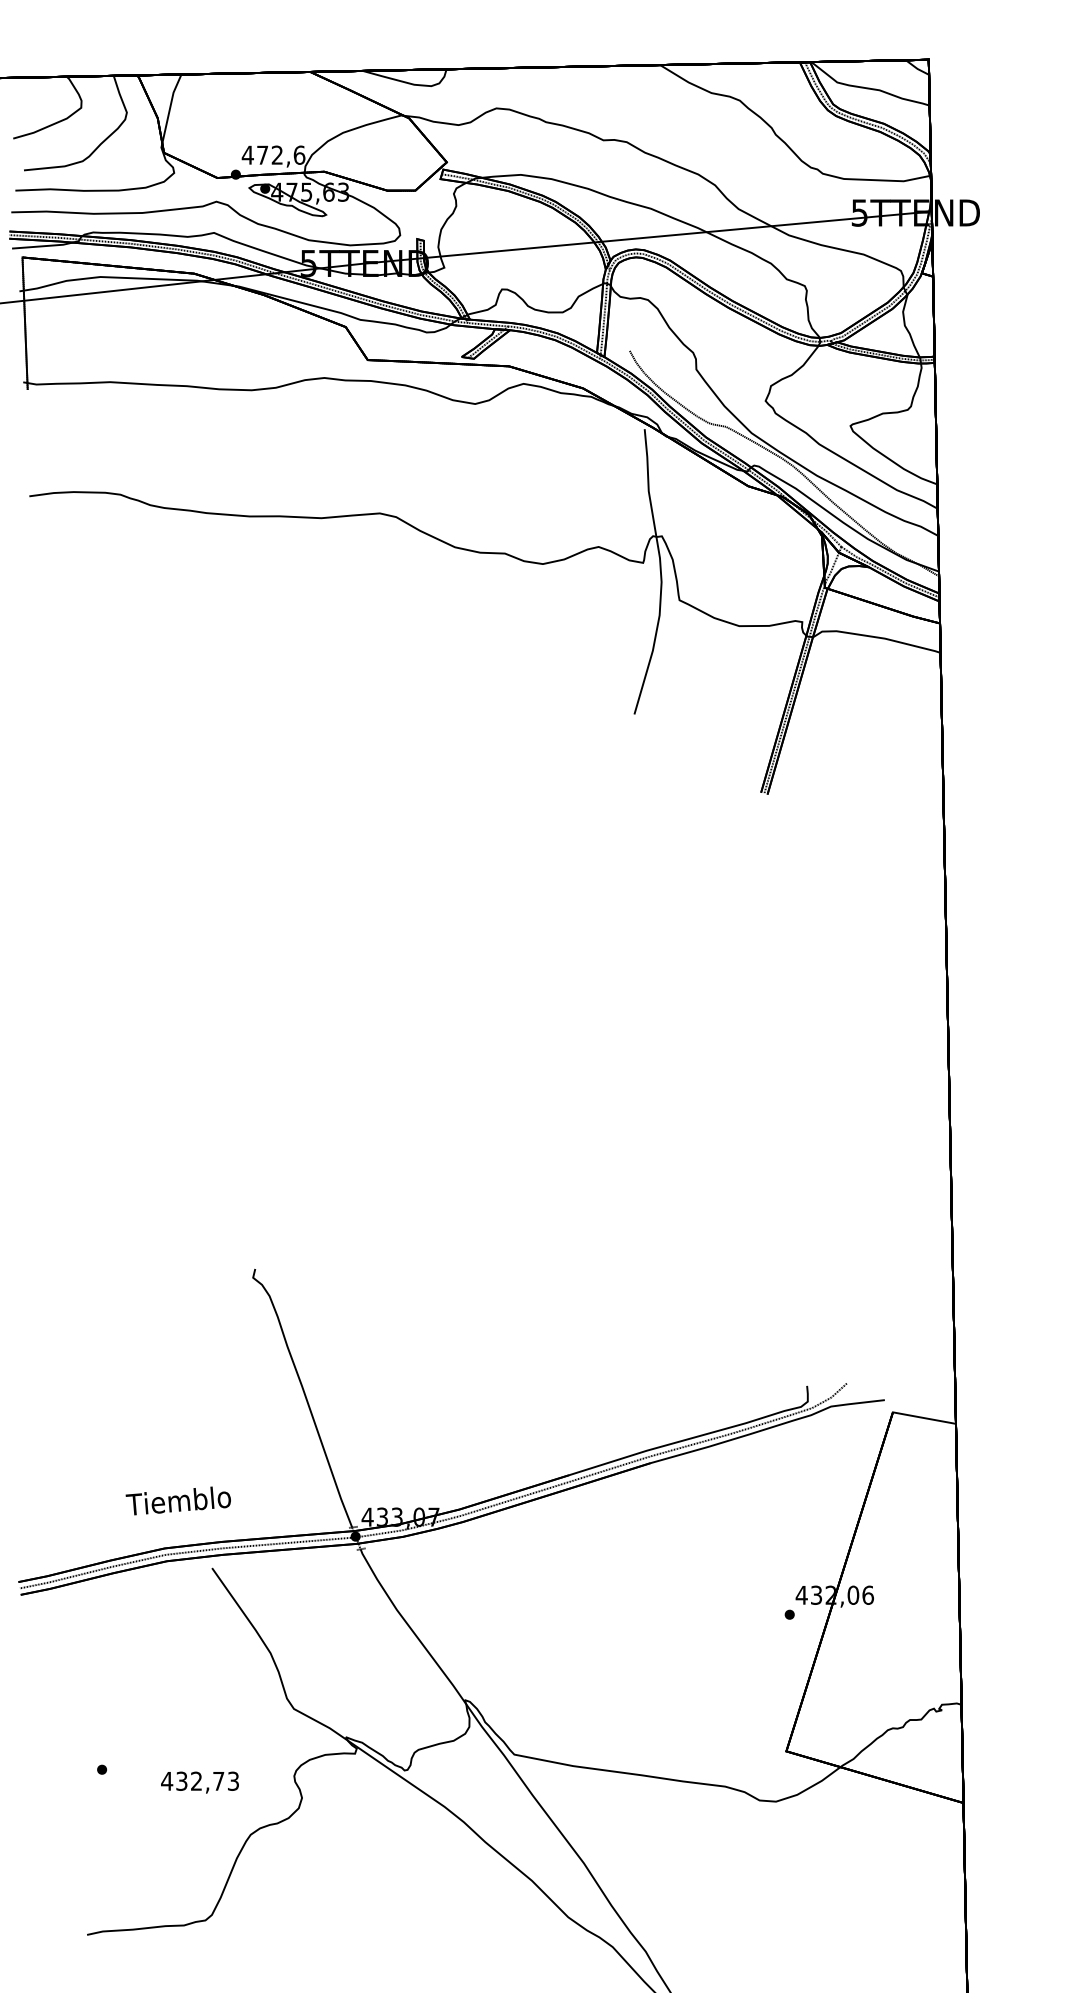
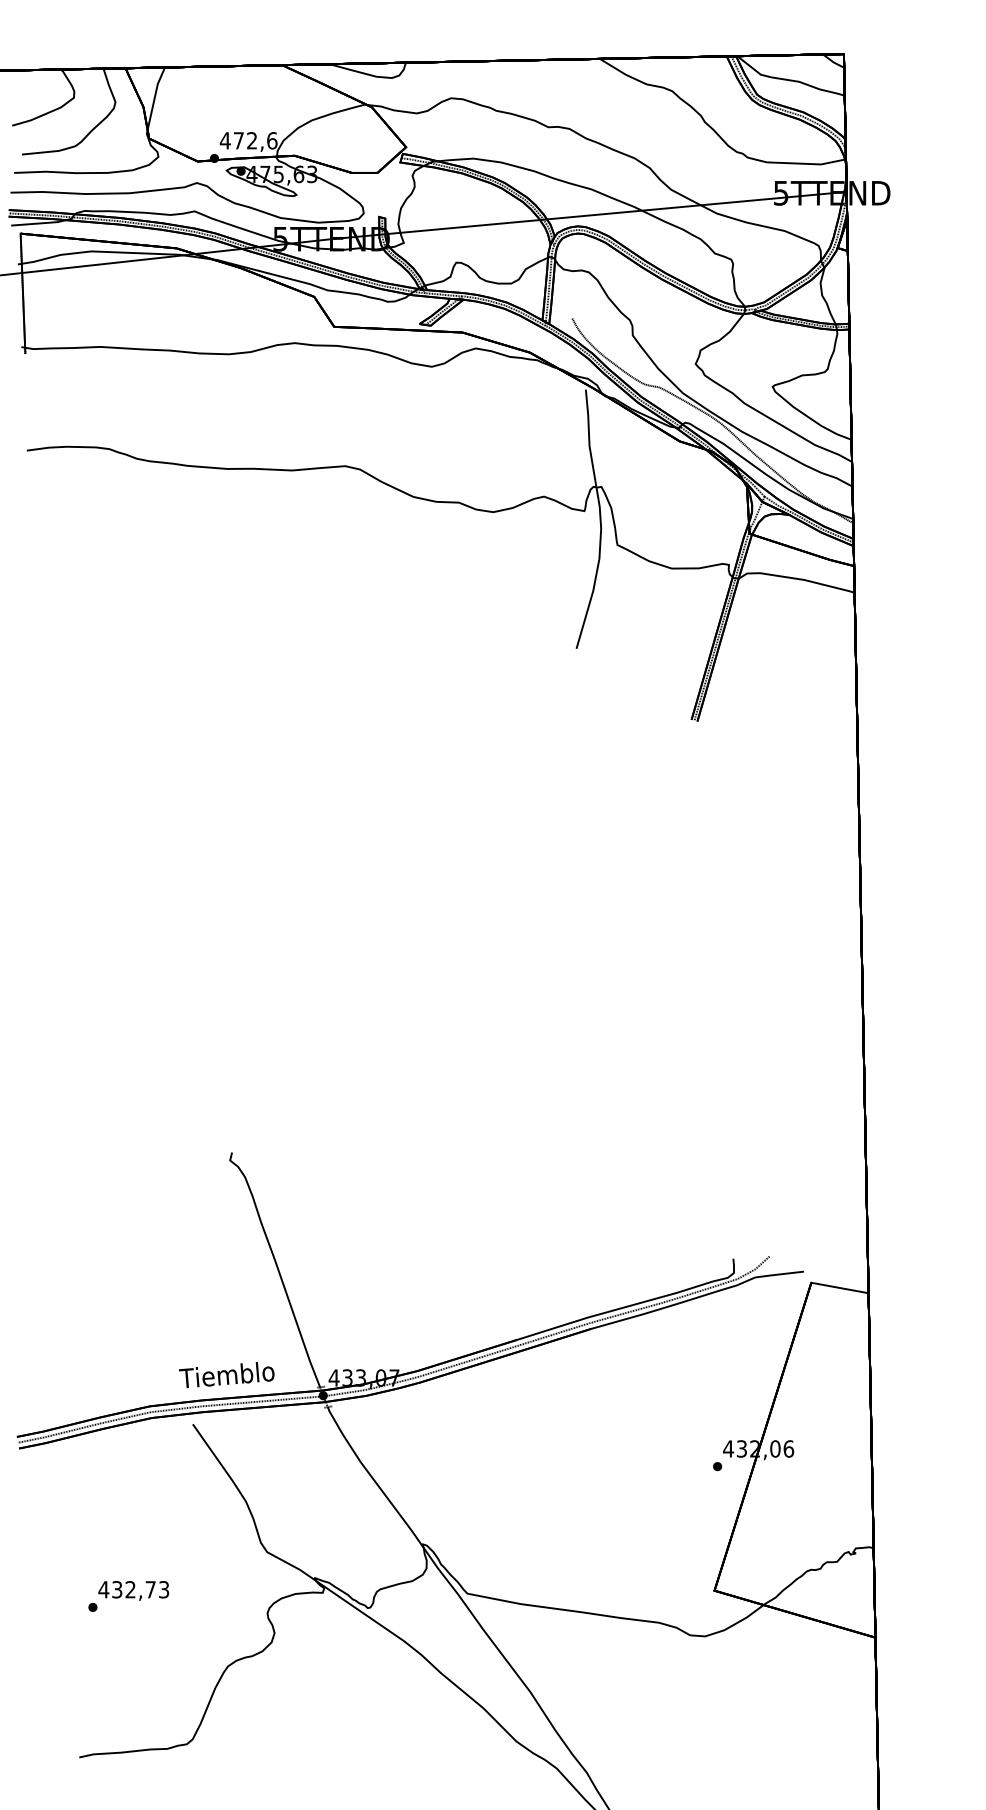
text: (177, 1500) -> (225, 1374), moved
text: (199, 1782) -> (133, 1590), moved

